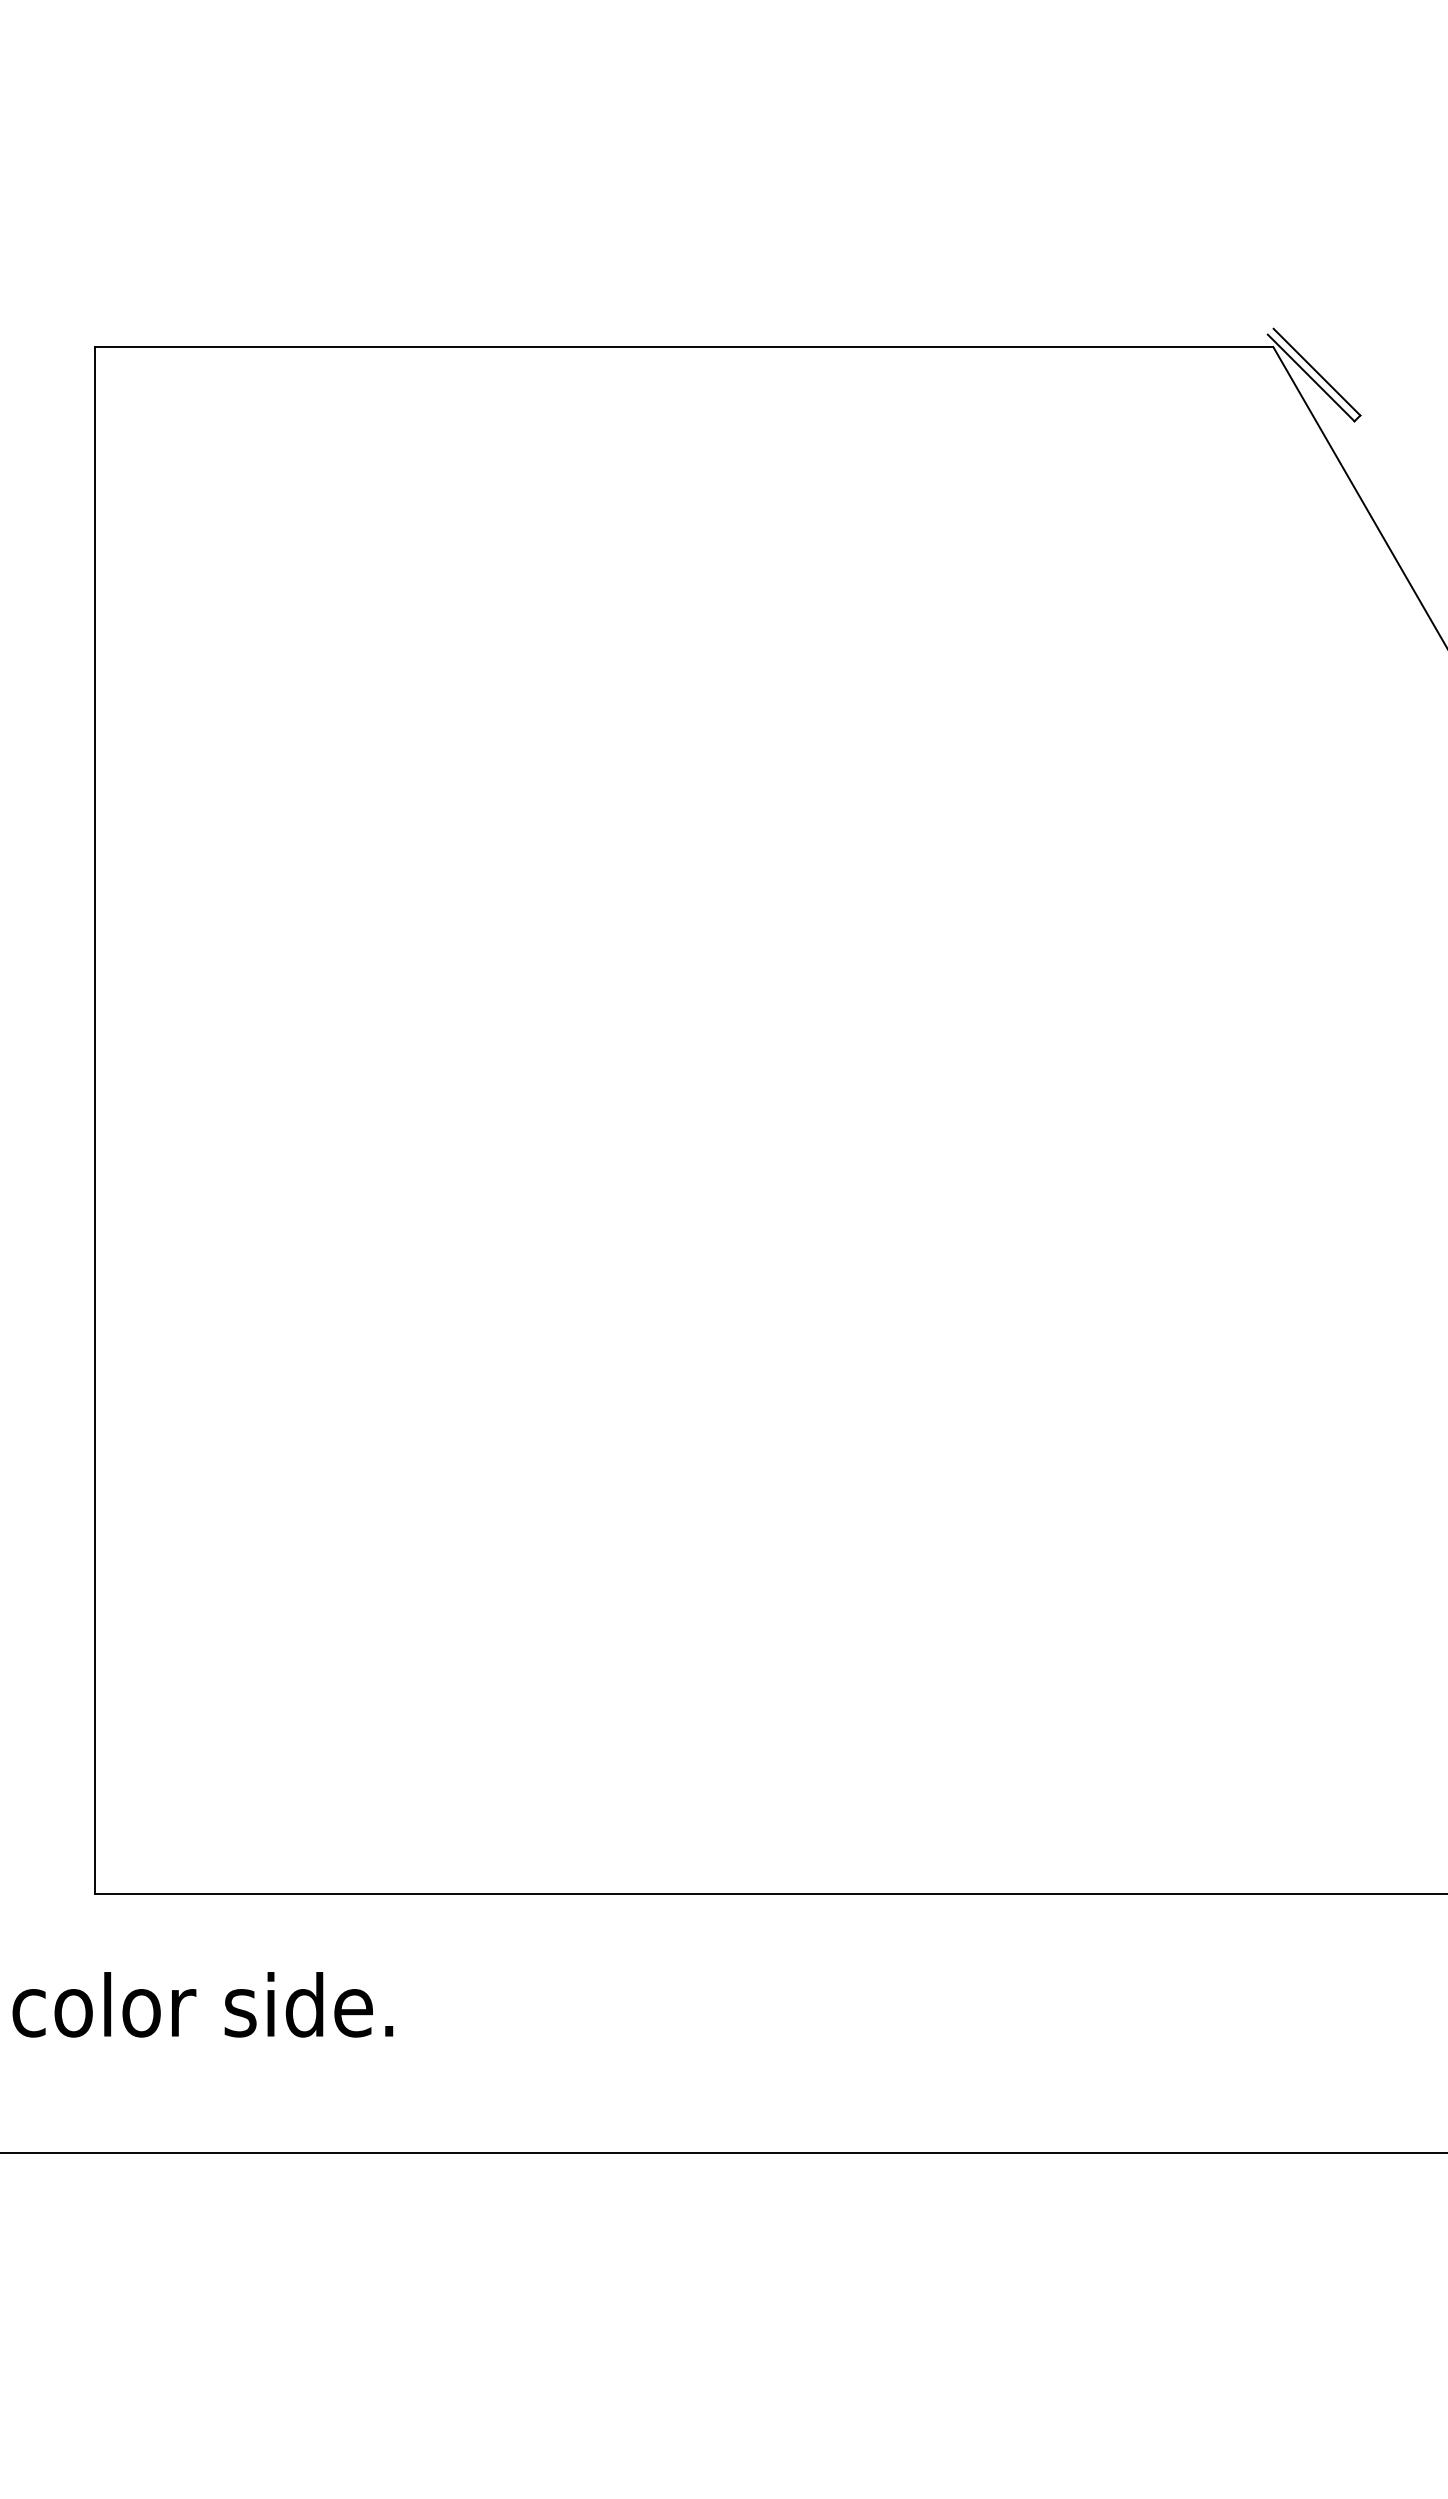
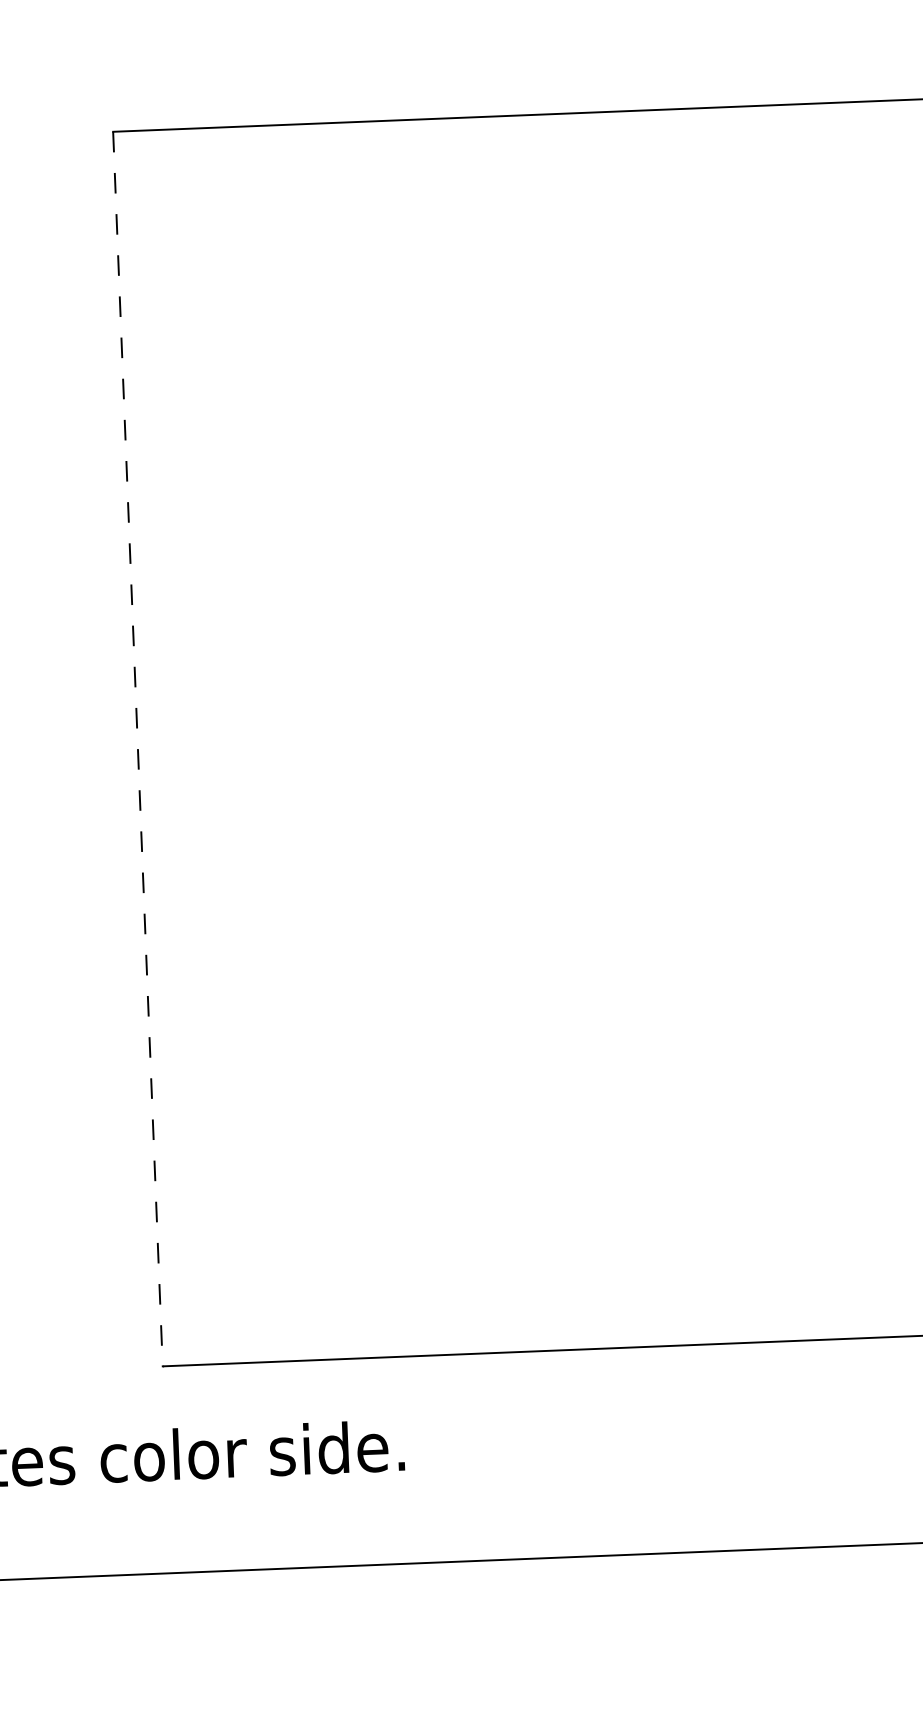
line: (95, 1121) -> (138, 749), solid -> dashed

